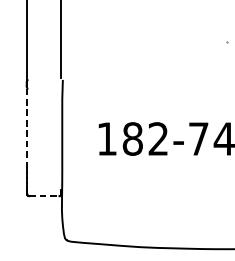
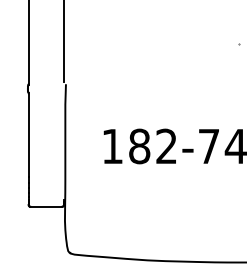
line: (27, 128) -> (28, 135), dashed -> solid
line: (44, 196) -> (46, 206), dashed -> solid

